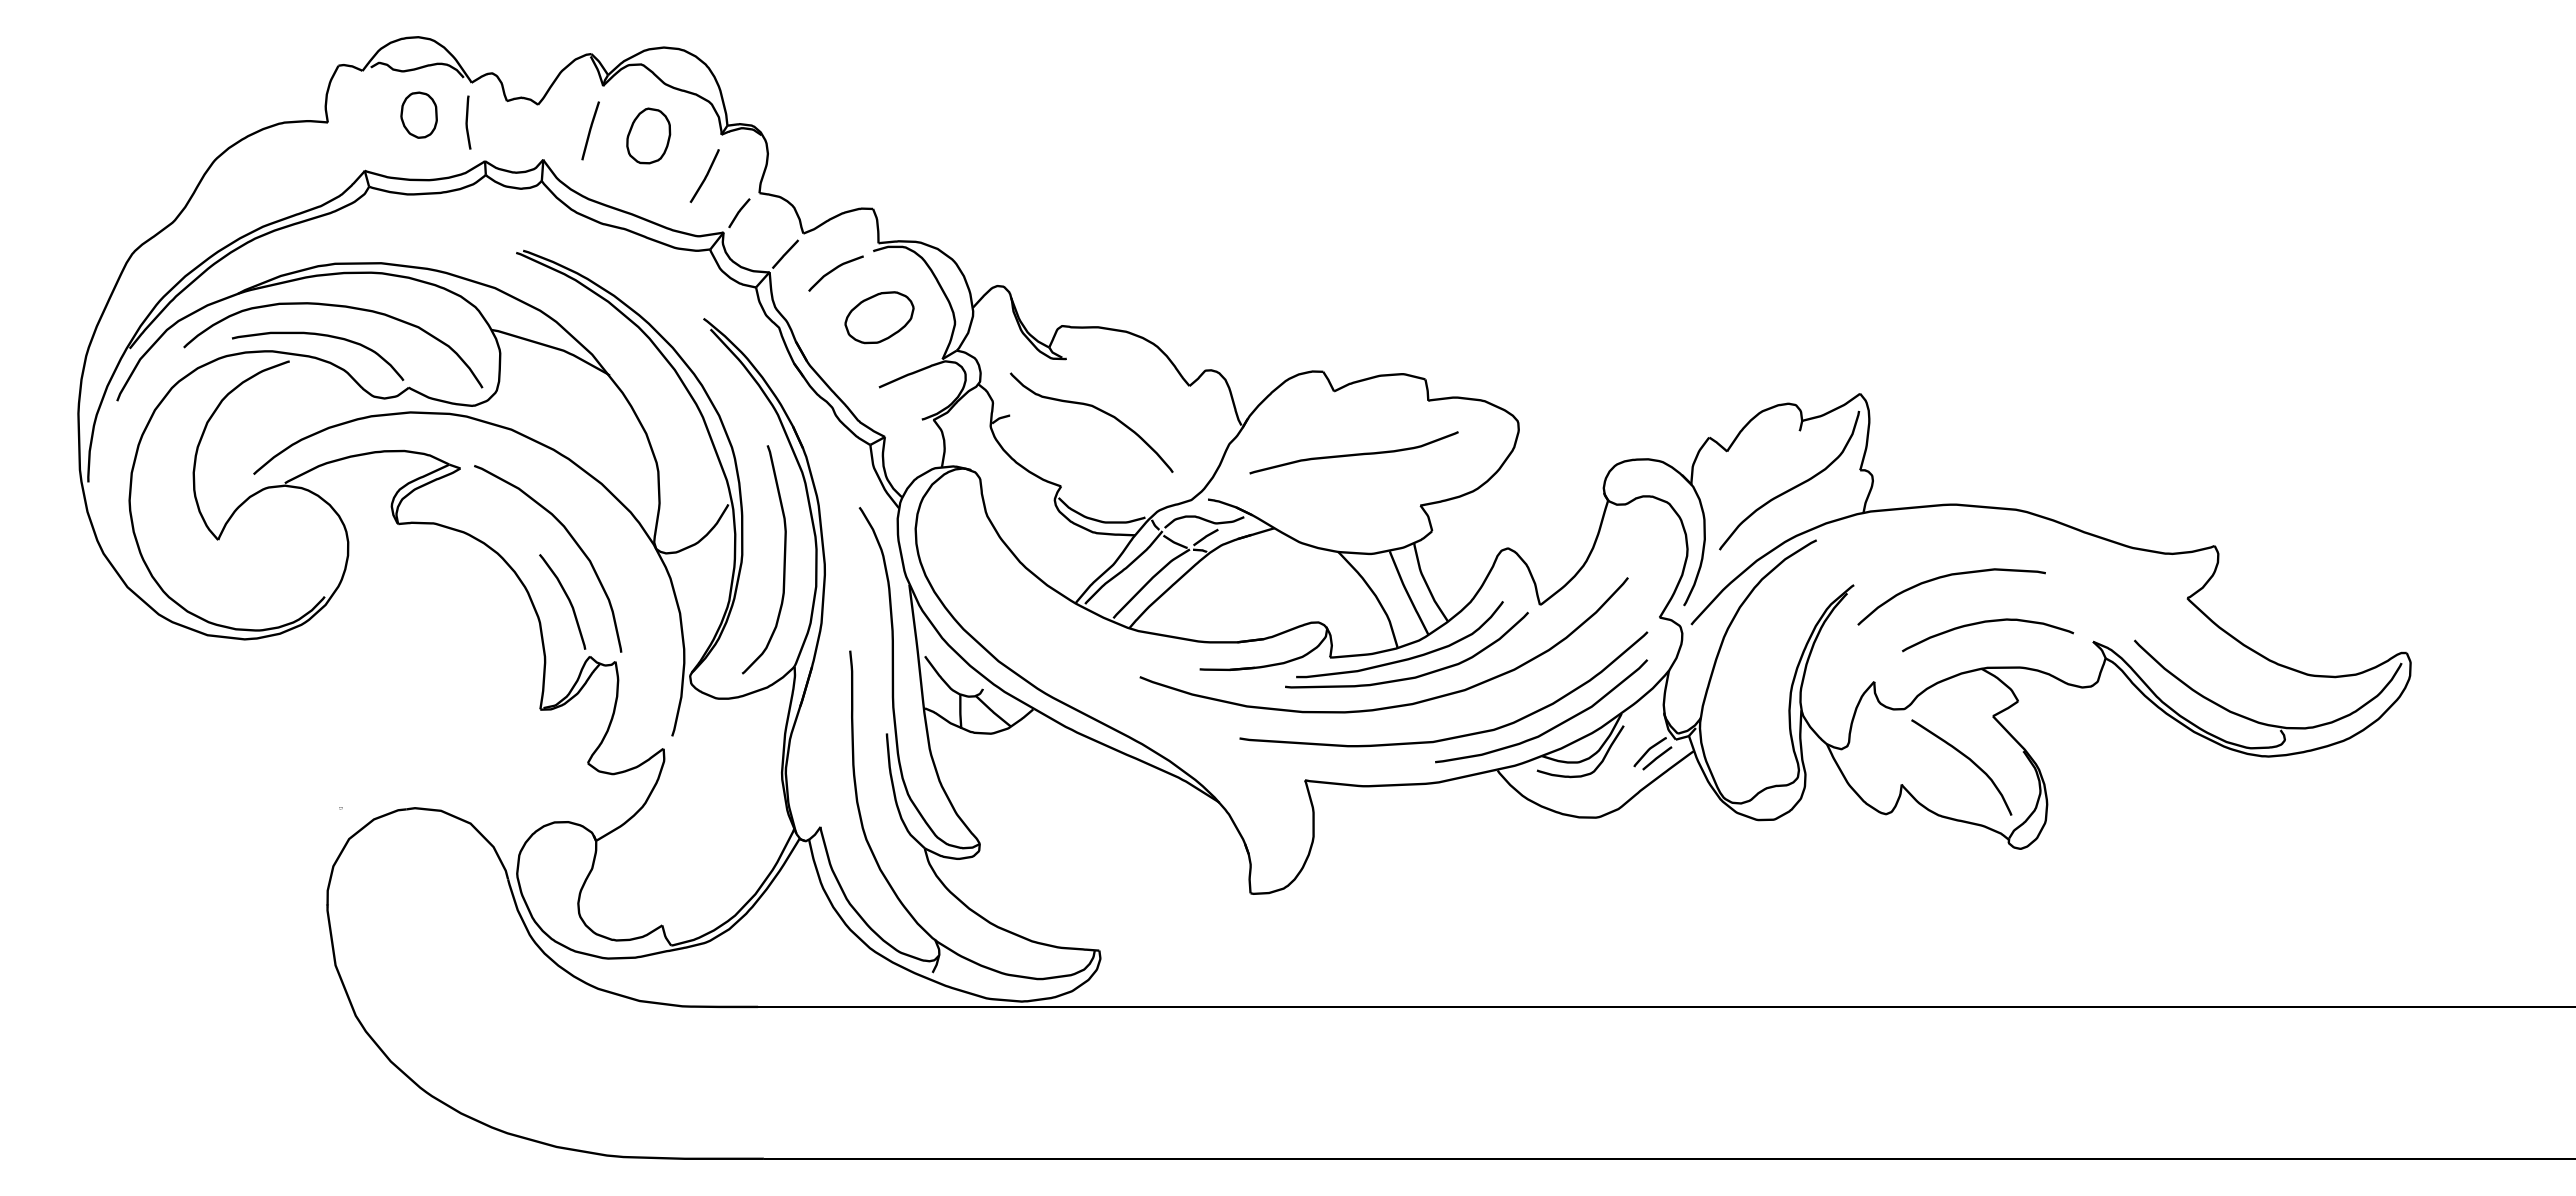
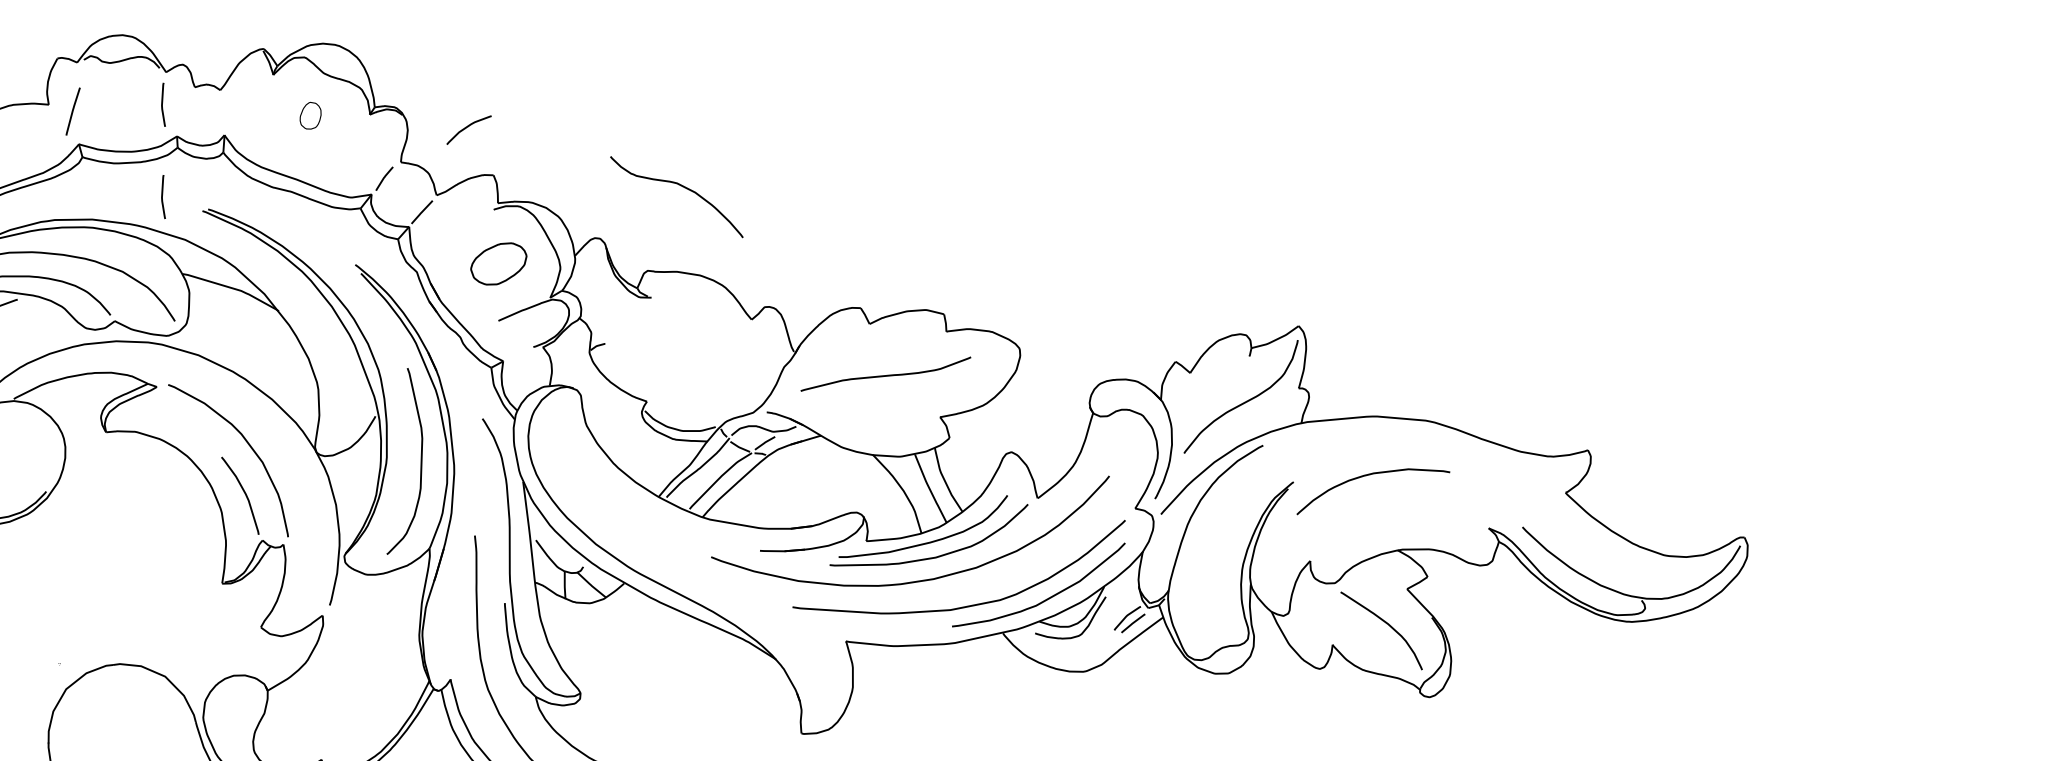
part: (418, 114) -> (122, 98), removed
line: (590, 130) -> (73, 111), moved
part: (648, 135) -> (310, 115), size x0.6
curve: (705, 176) -> (356, 148), removed
curve: (467, 235) -> (162, 196), added
curve: (833, 271) -> (466, 128), moved
curve: (1098, 410) -> (682, 187), moved
curve: (1988, 622) -> (1403, 512), removed

